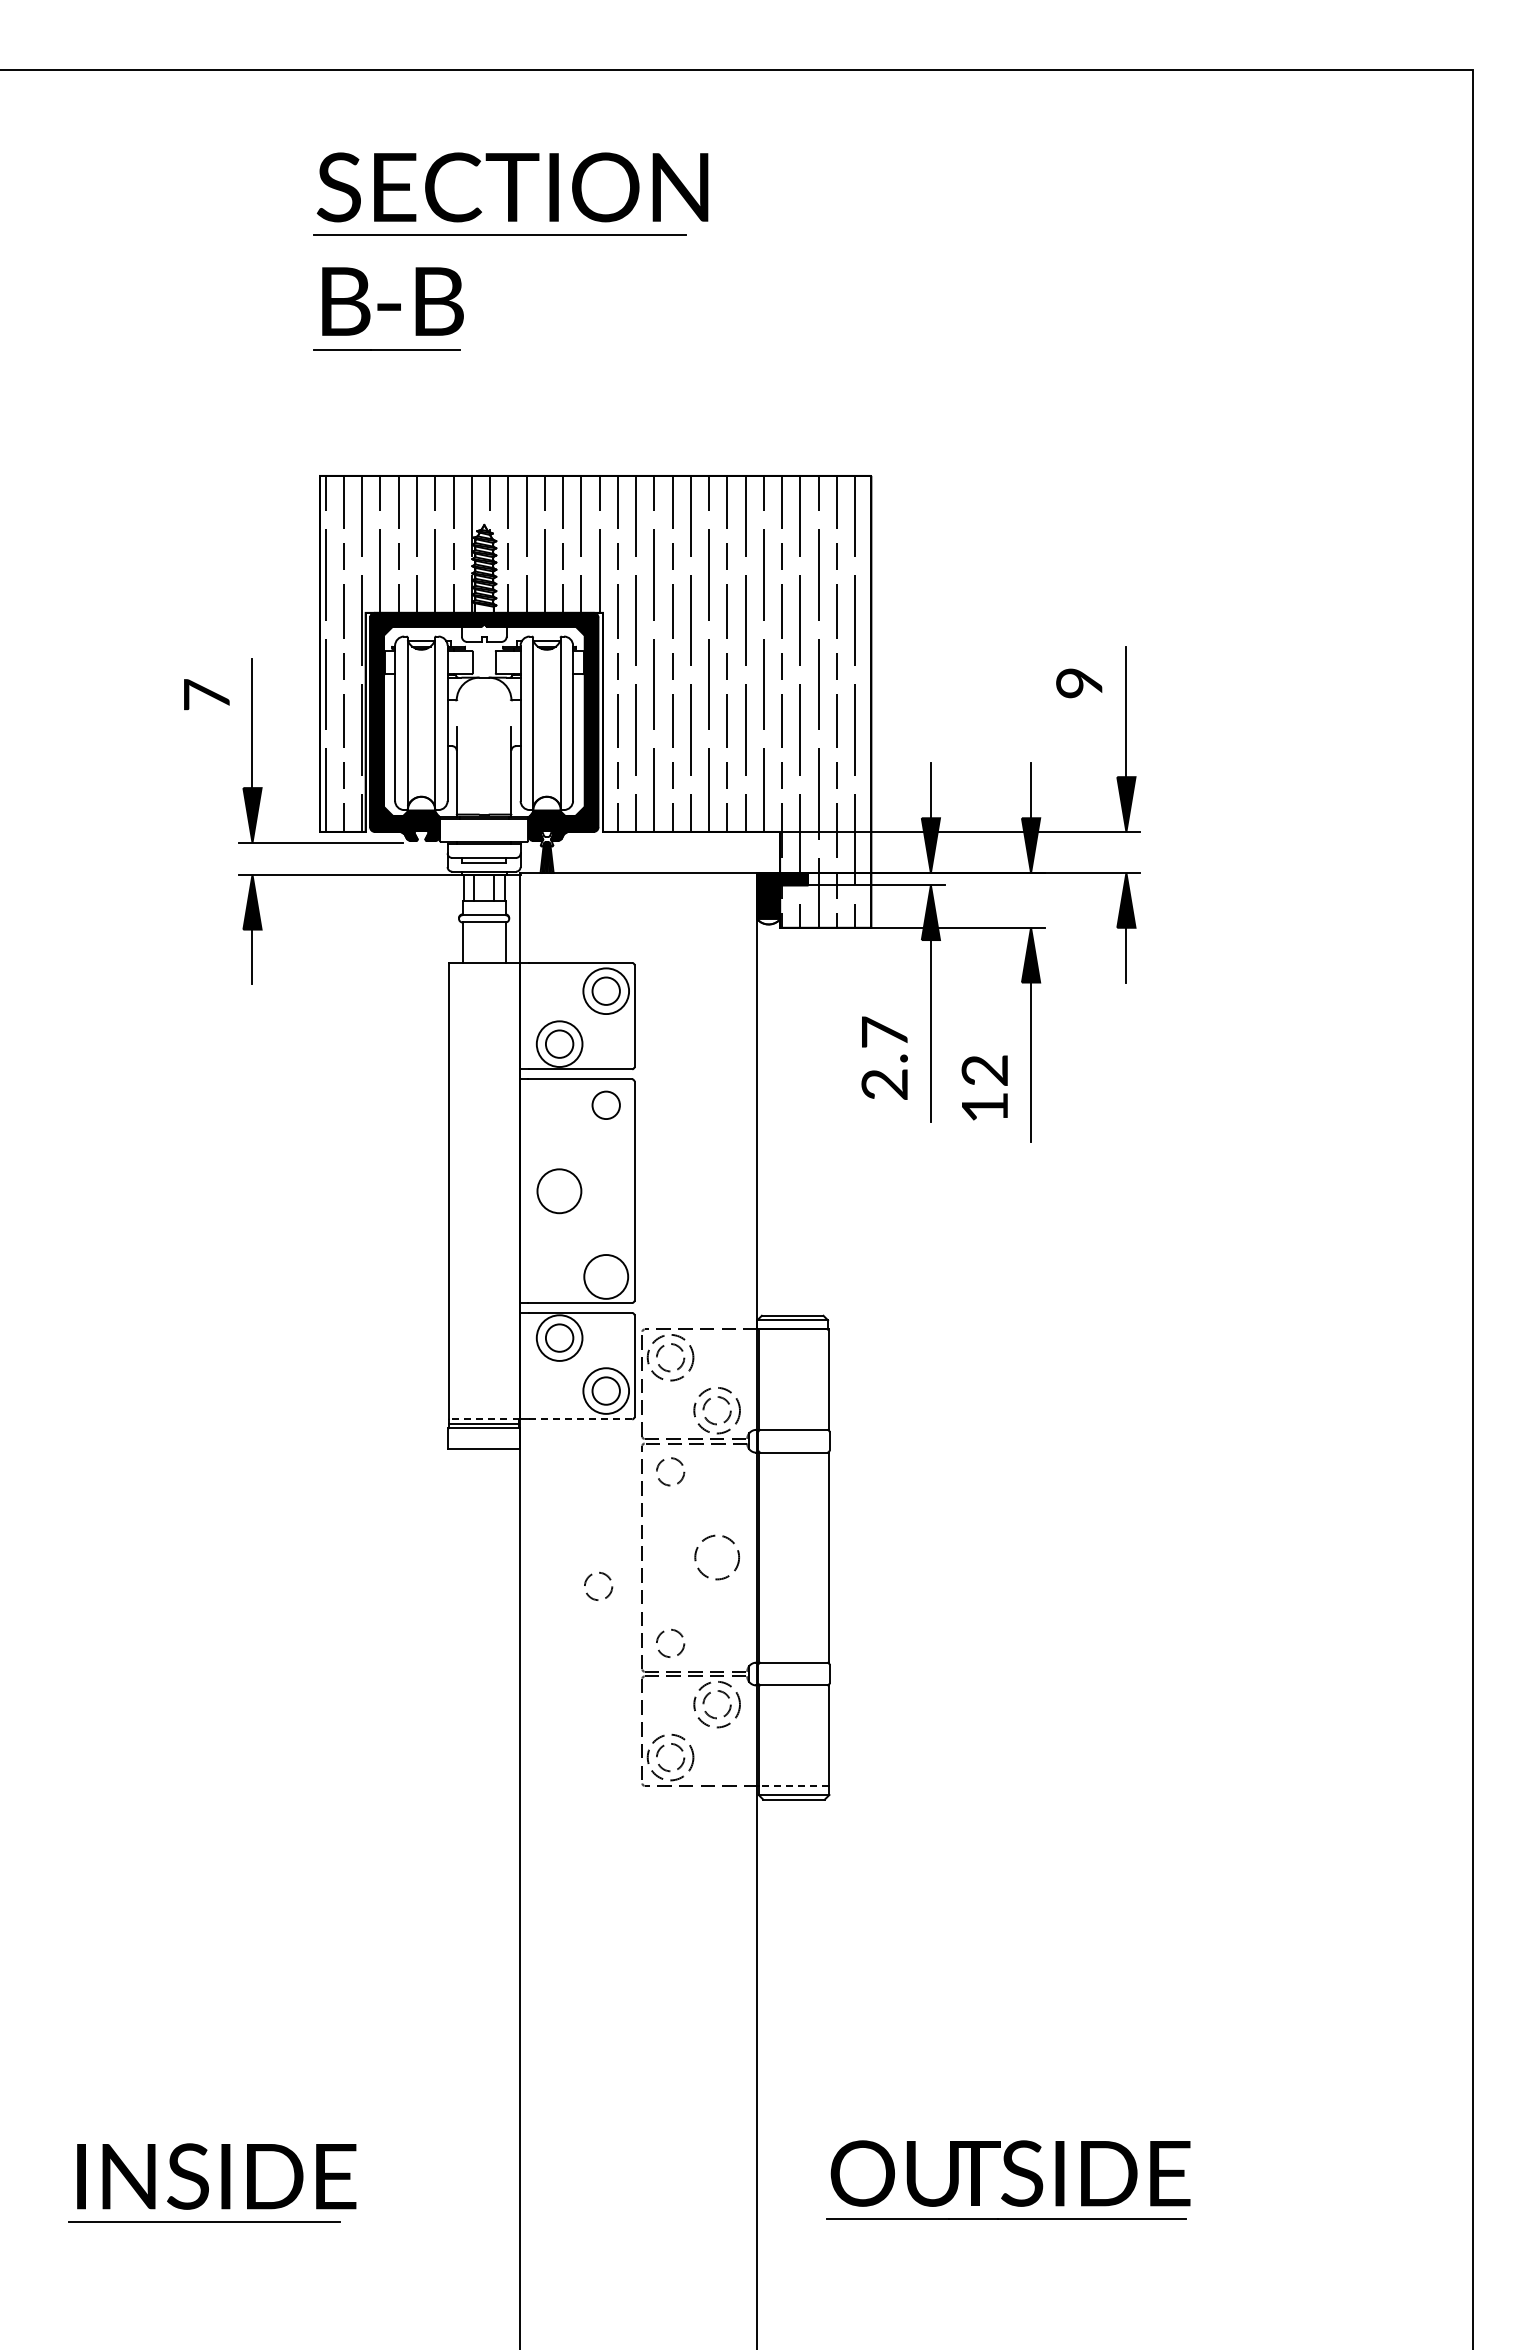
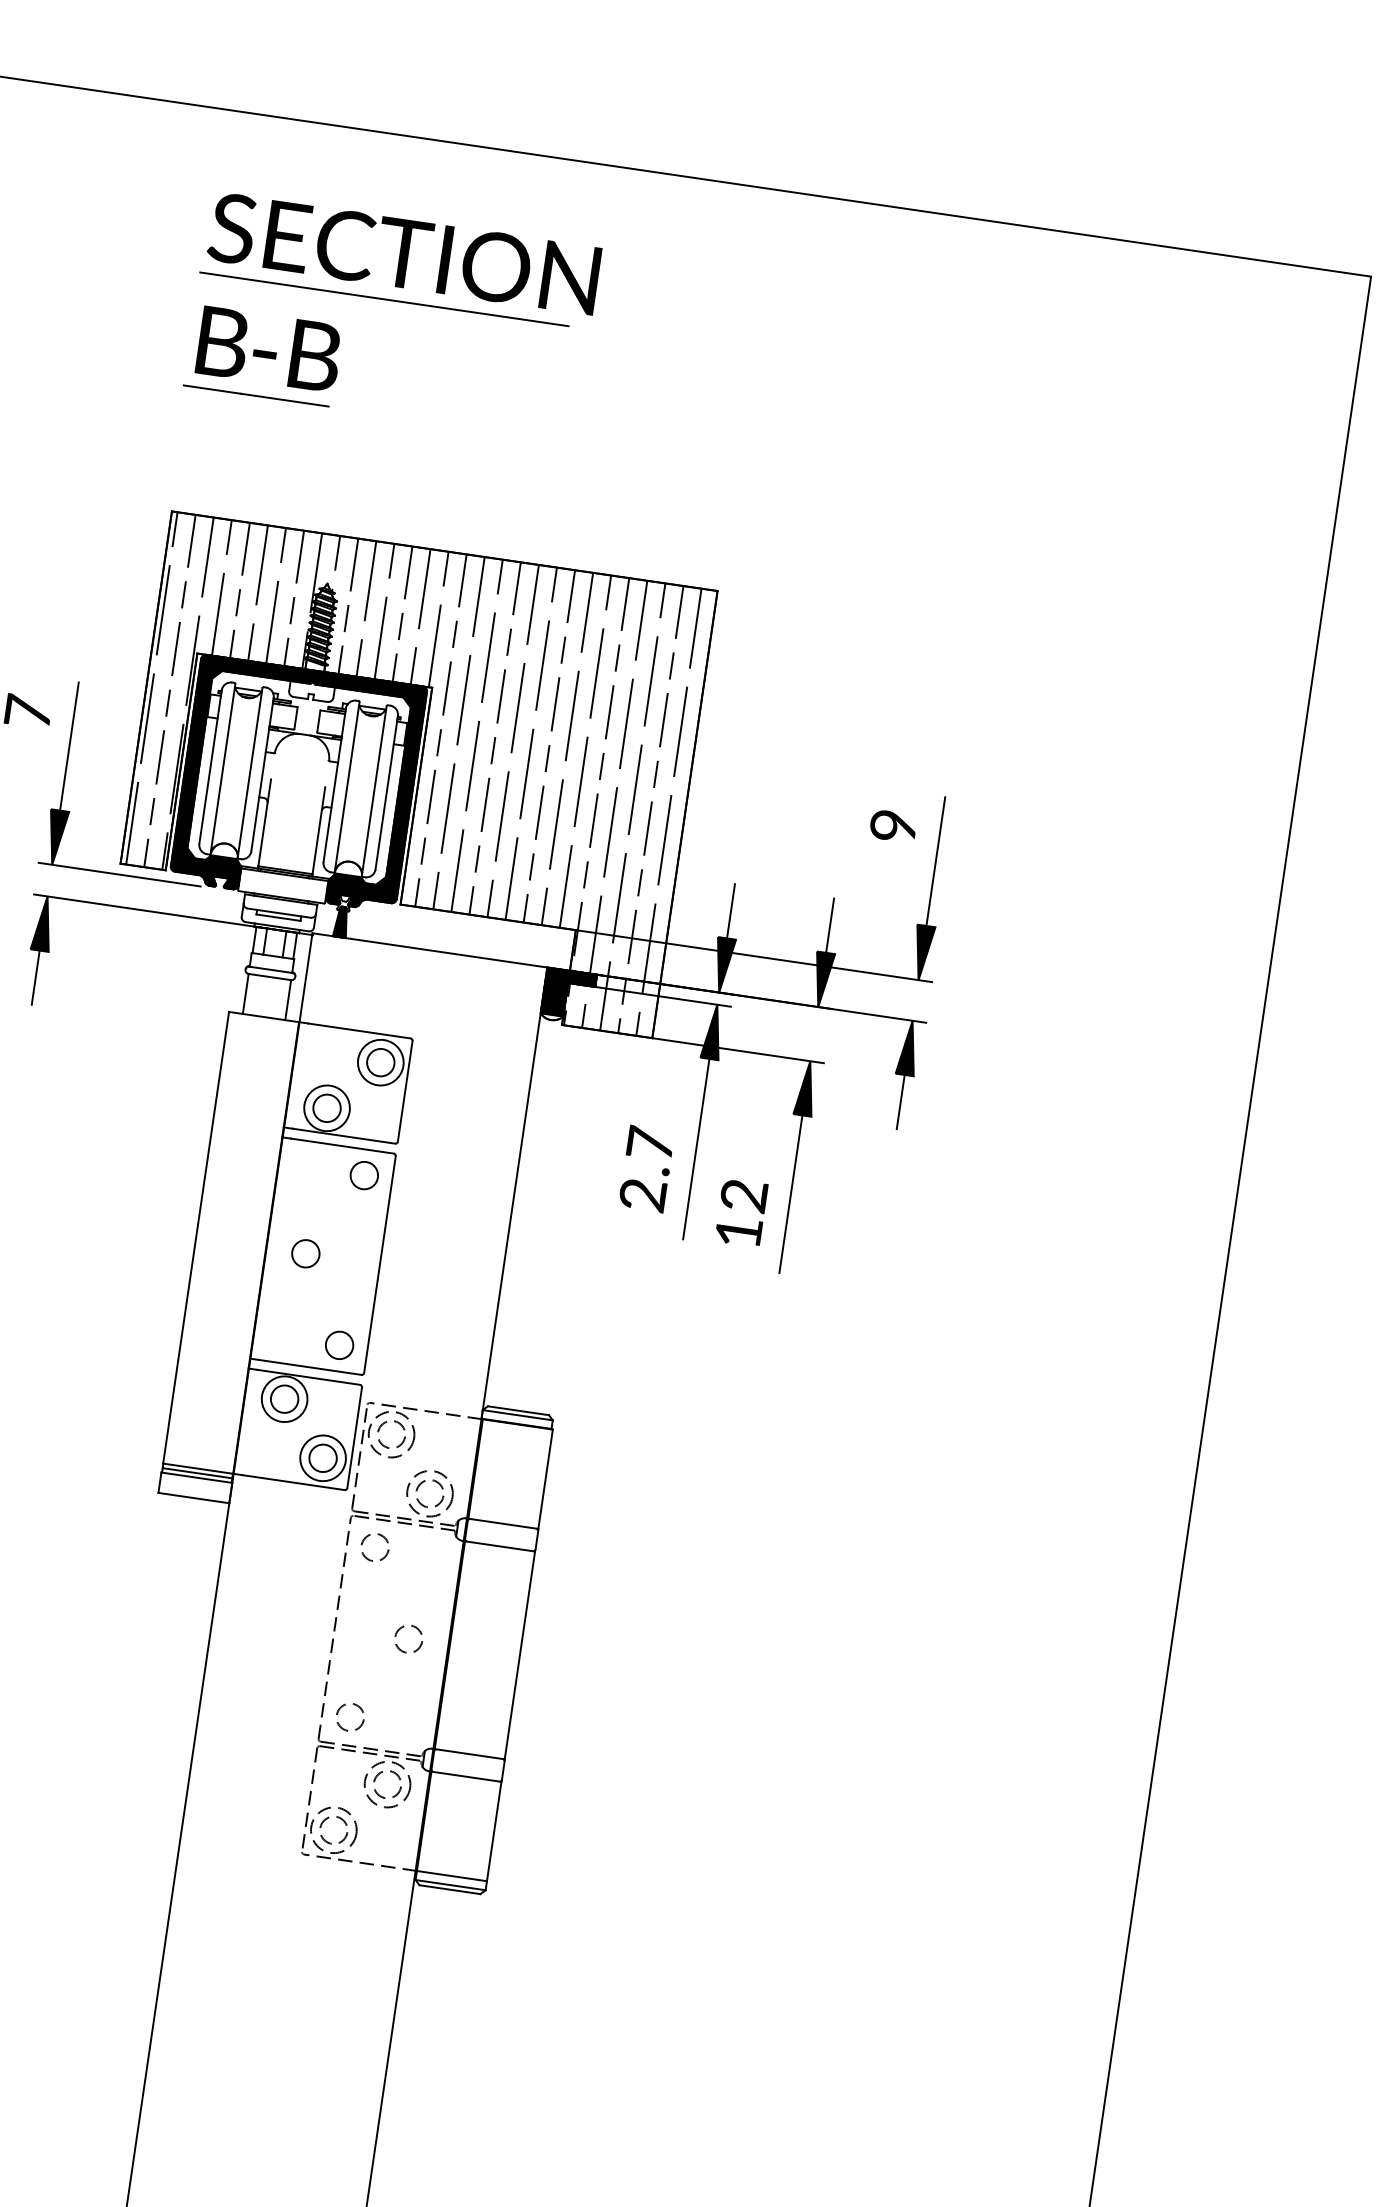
circle: (559, 1190) -> (305, 1253), size x0.62
circle: (605, 1276) -> (338, 1344), size x0.62
line: (483, 1419) -> (197, 1468), dashed -> solid
line: (580, 1419) -> (293, 1482), dashed -> solid
circle: (716, 1557) -> (408, 1638), size x0.62
circle: (598, 1585) -> (287, 1649), removed
line: (793, 1785) -> (451, 1875), dashed -> solid

